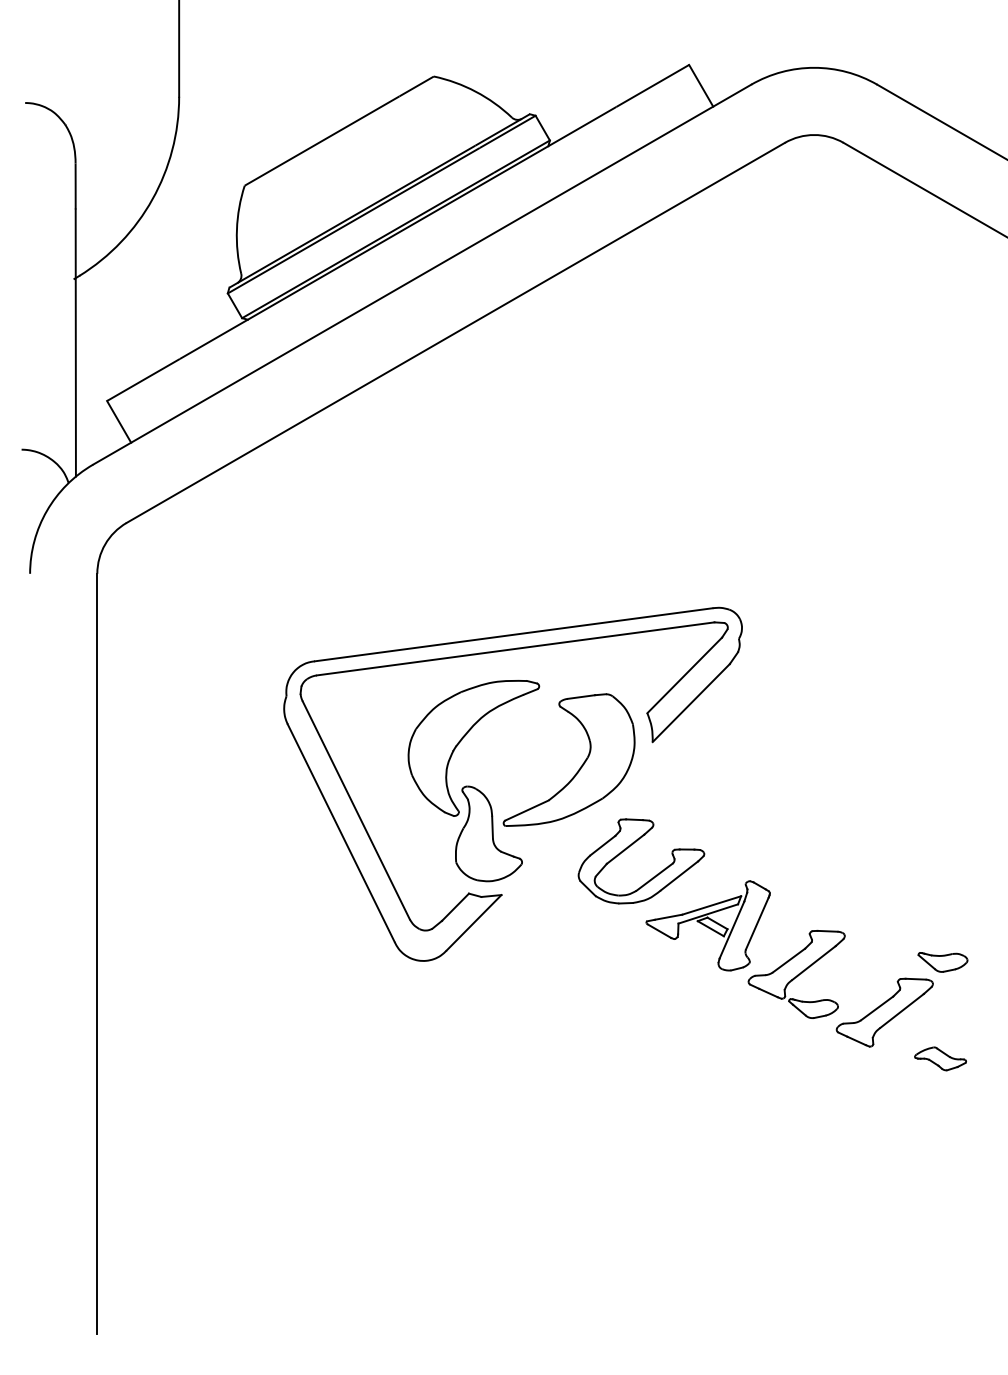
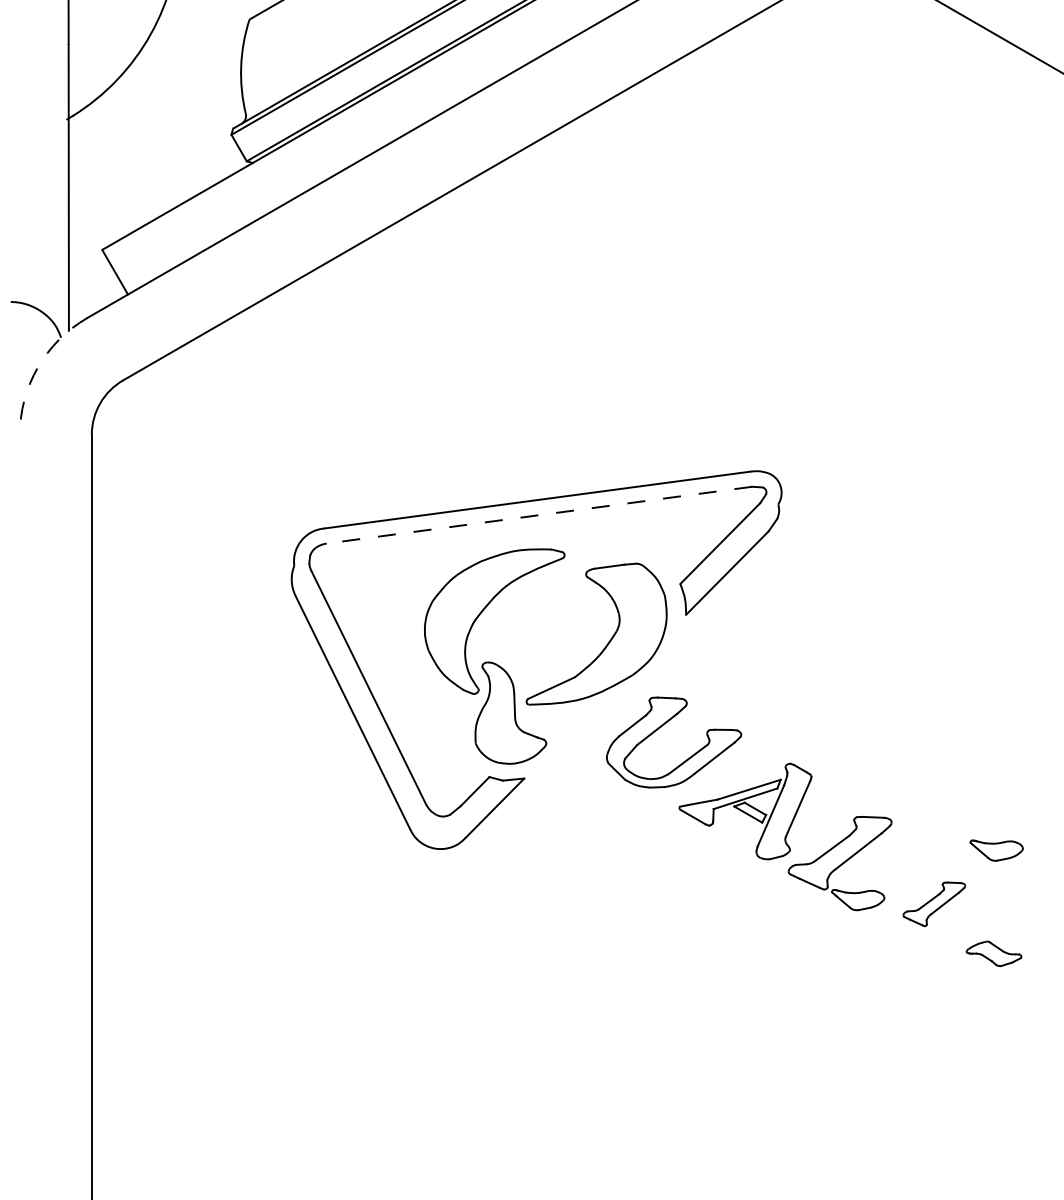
arc: (47, 510) -> (38, 367), solid -> dashed
line: (515, 648) -> (539, 514), solid -> dashed
part: (884, 1012) -> (934, 904), size x0.6

